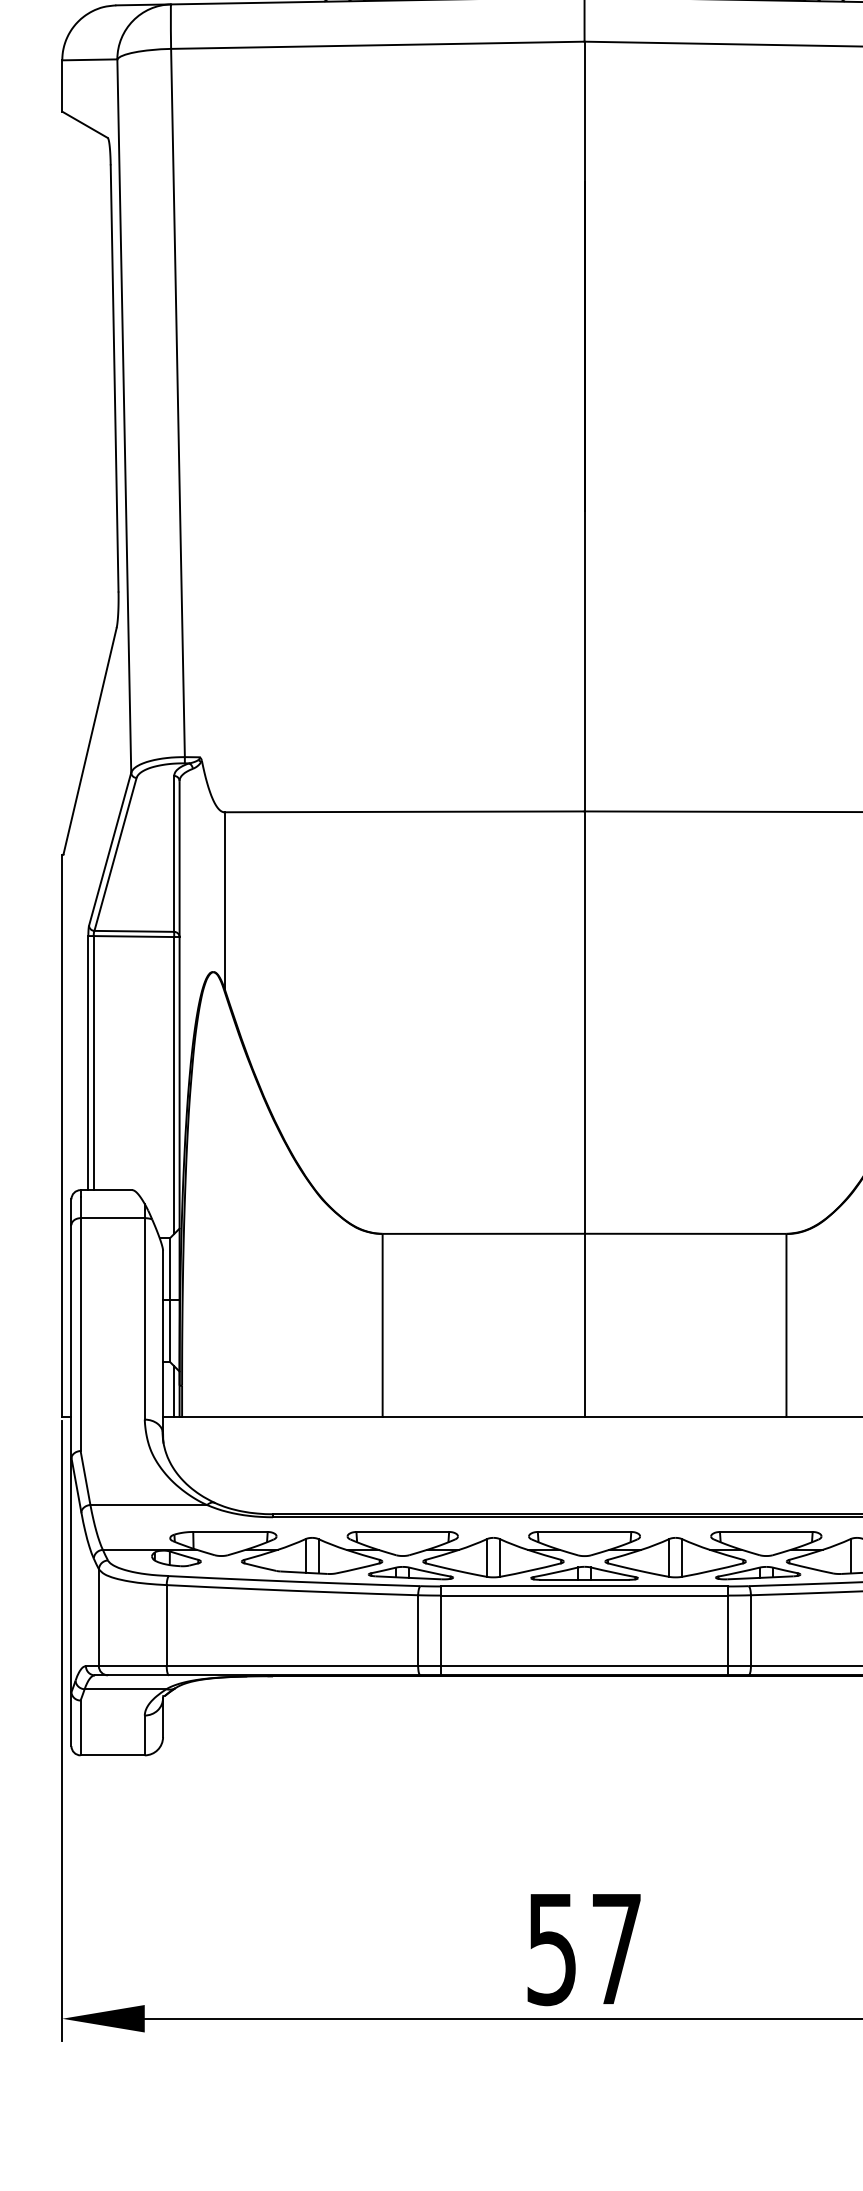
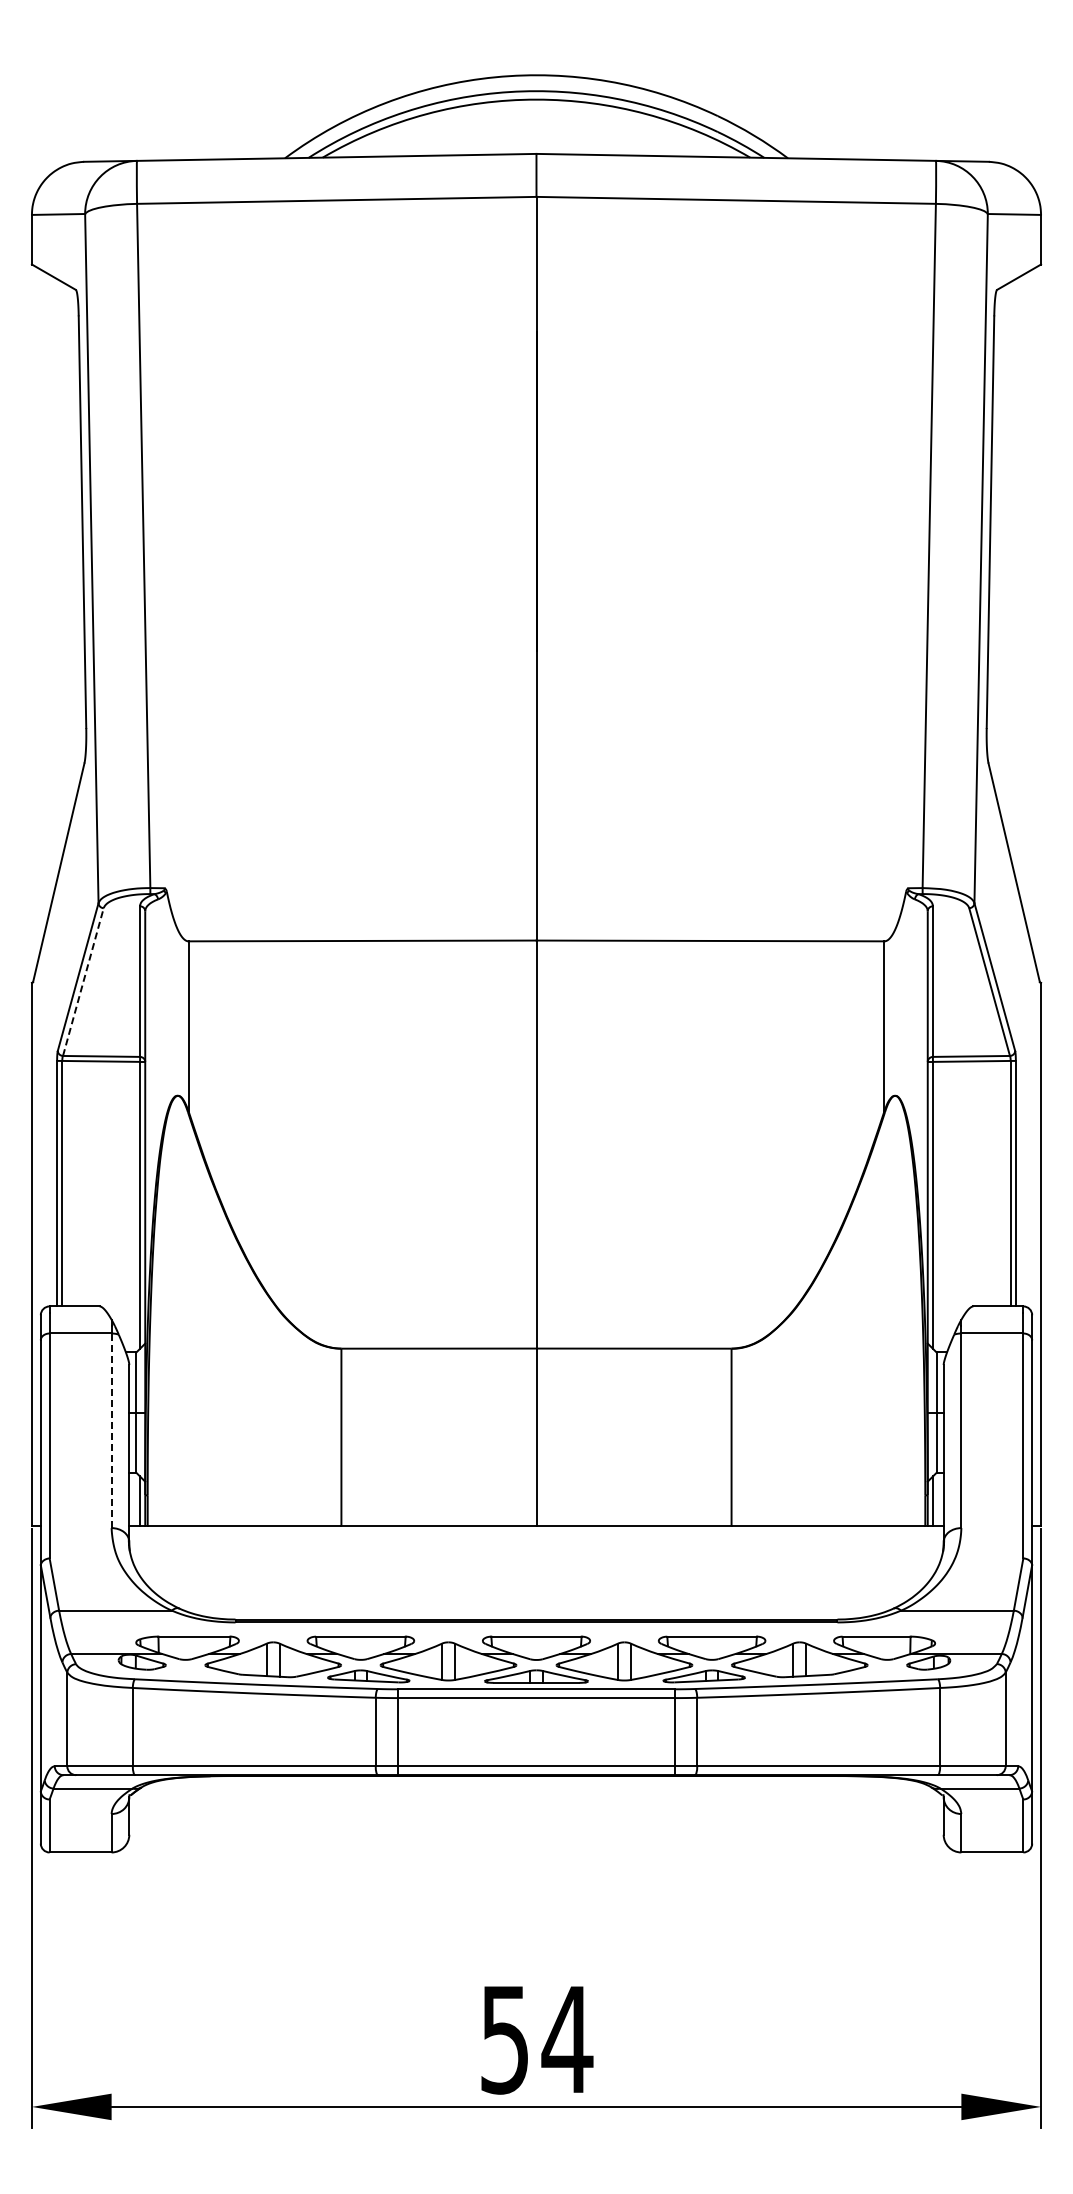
line: (115, 854) -> (83, 982), solid -> dashed
line: (144, 1318) -> (111, 1430), solid -> dashed
text: (616, 1948) -> (567, 2039), 57 -> 54

